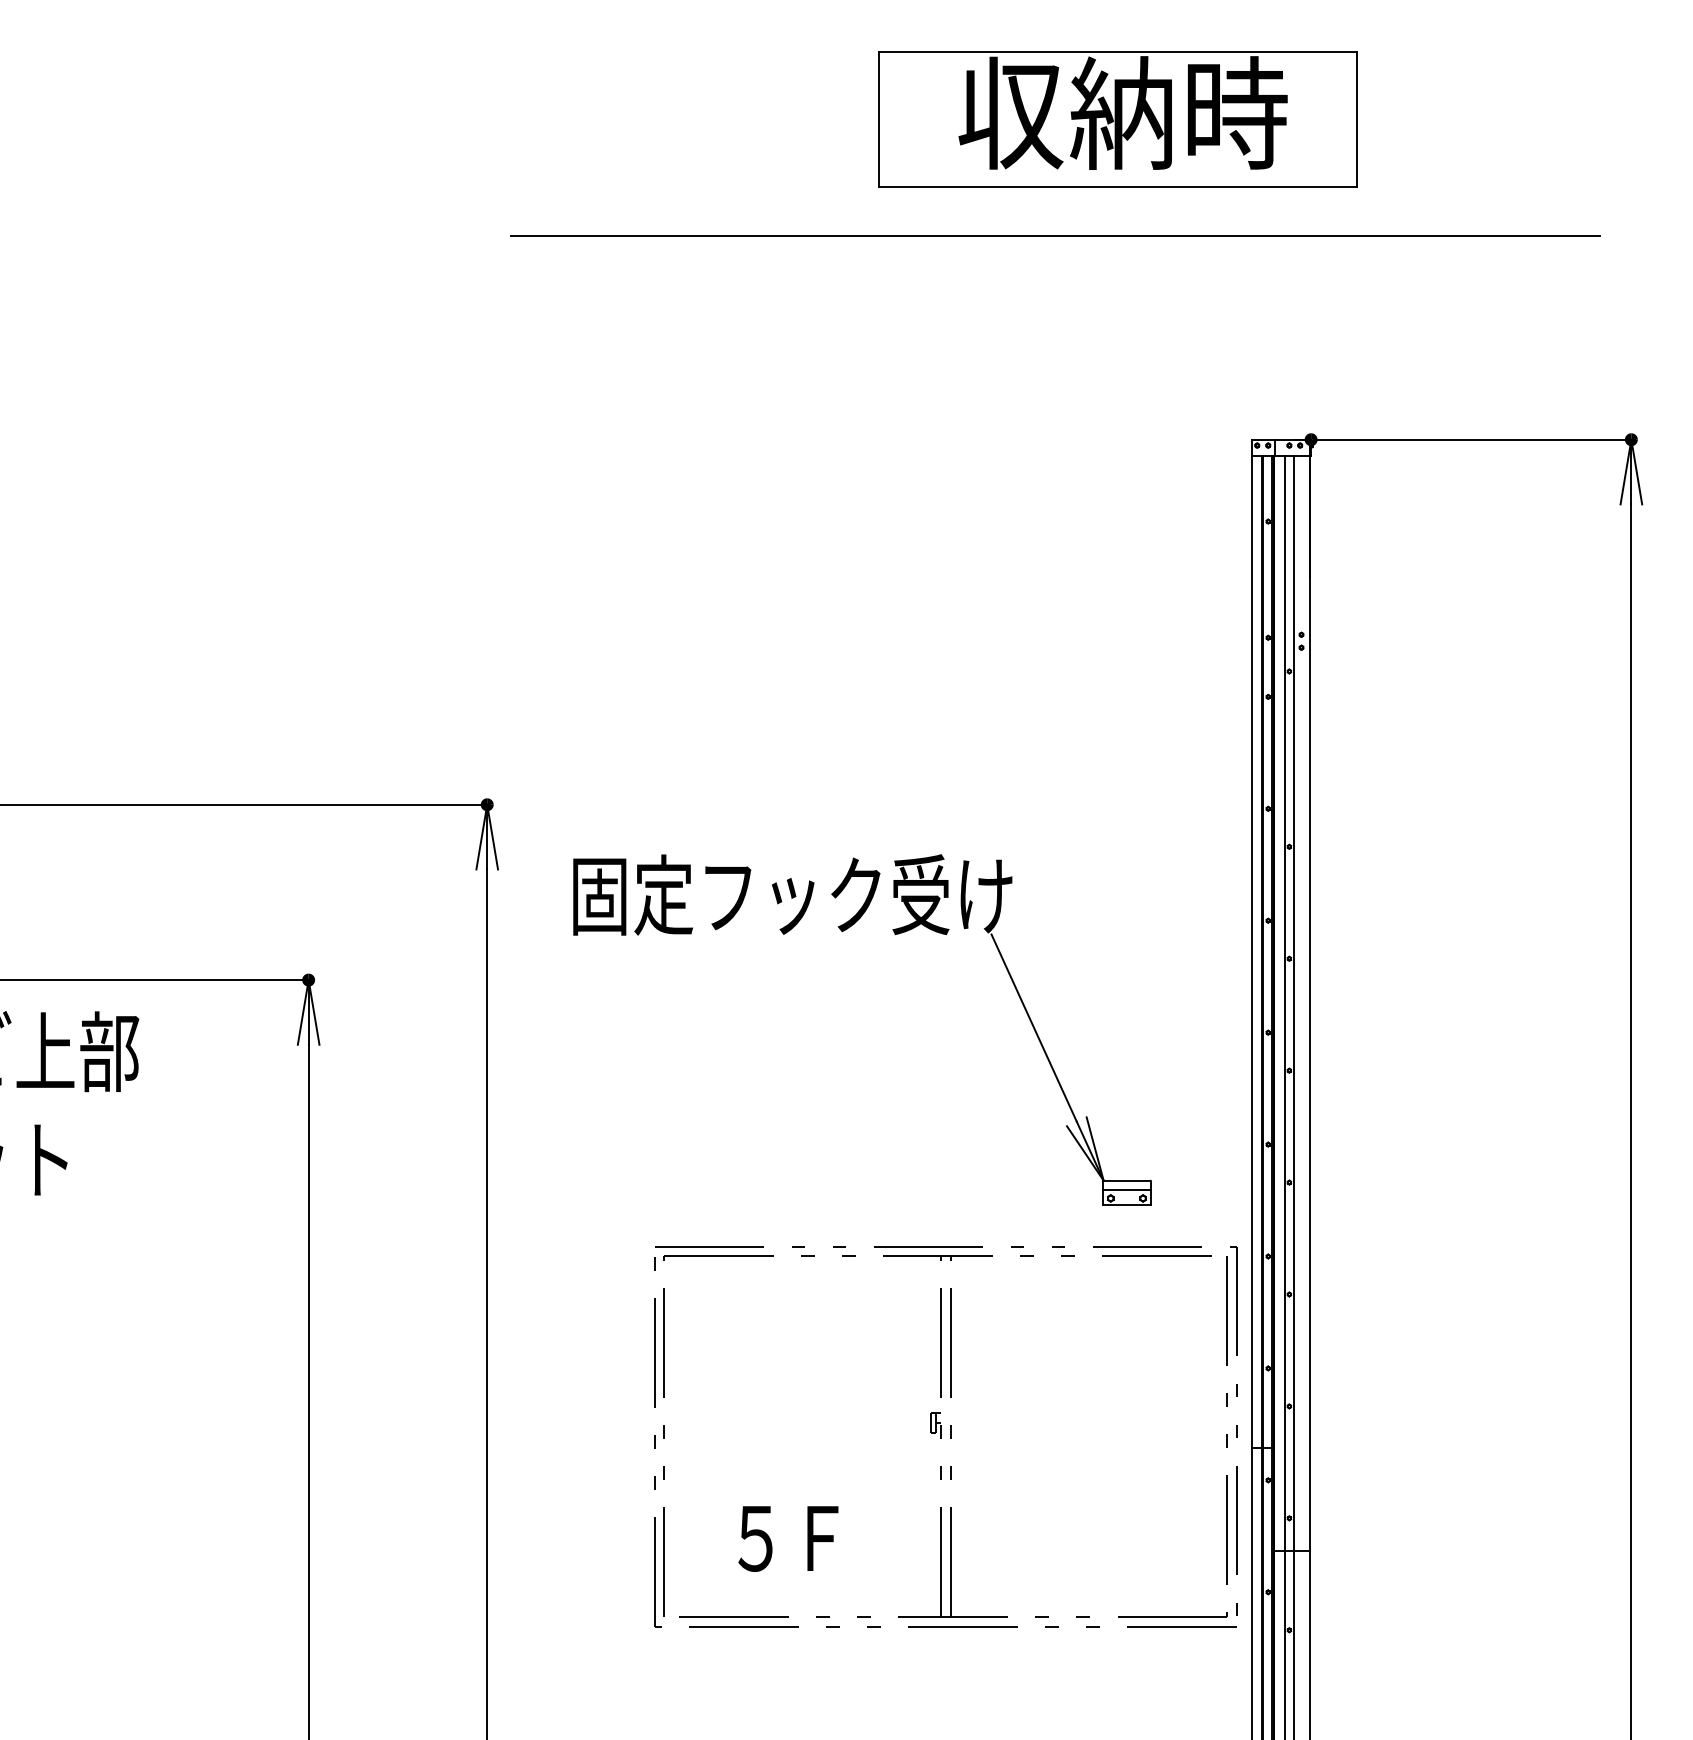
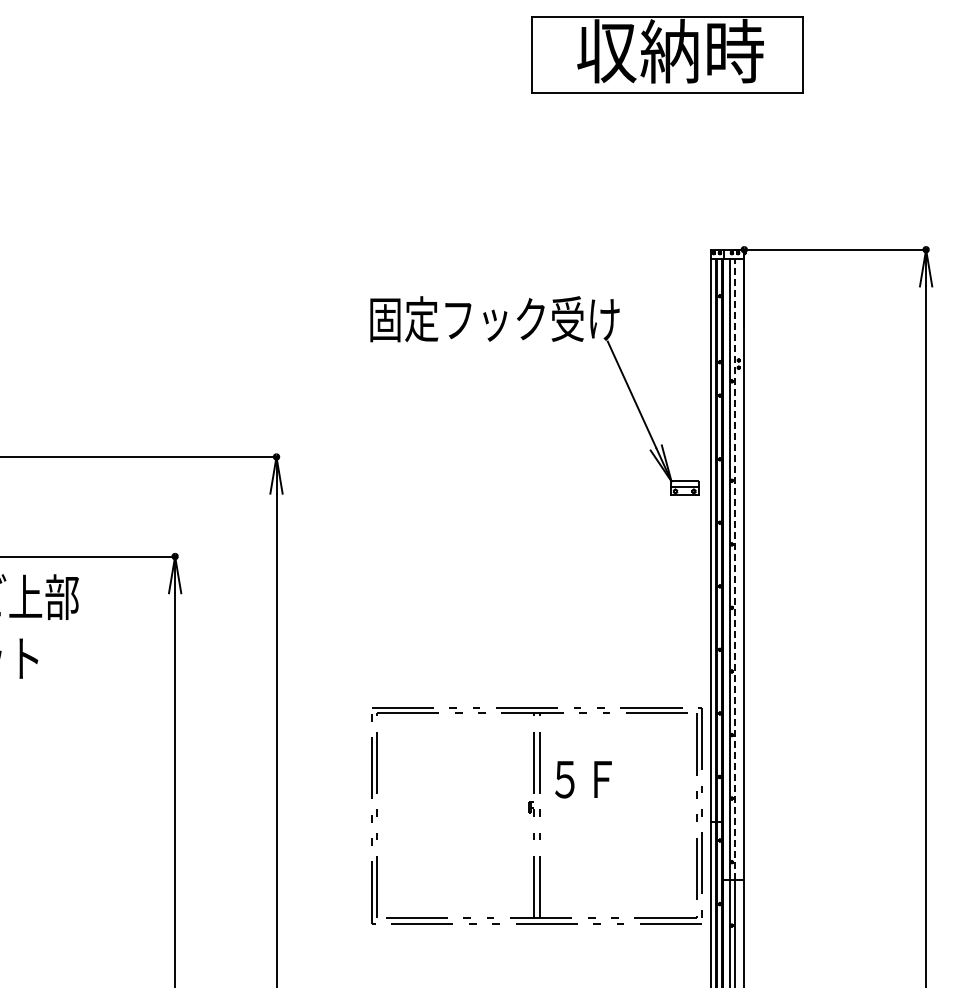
part: (1117, 118) -> (667, 54), moved
line: (1056, 235) -> (599, 133), removed
part: (842, 932) -> (523, 340), moved
line: (1293, 1002) -> (734, 569), solid -> dashed
text: (788, 1538) -> (583, 779), moved

